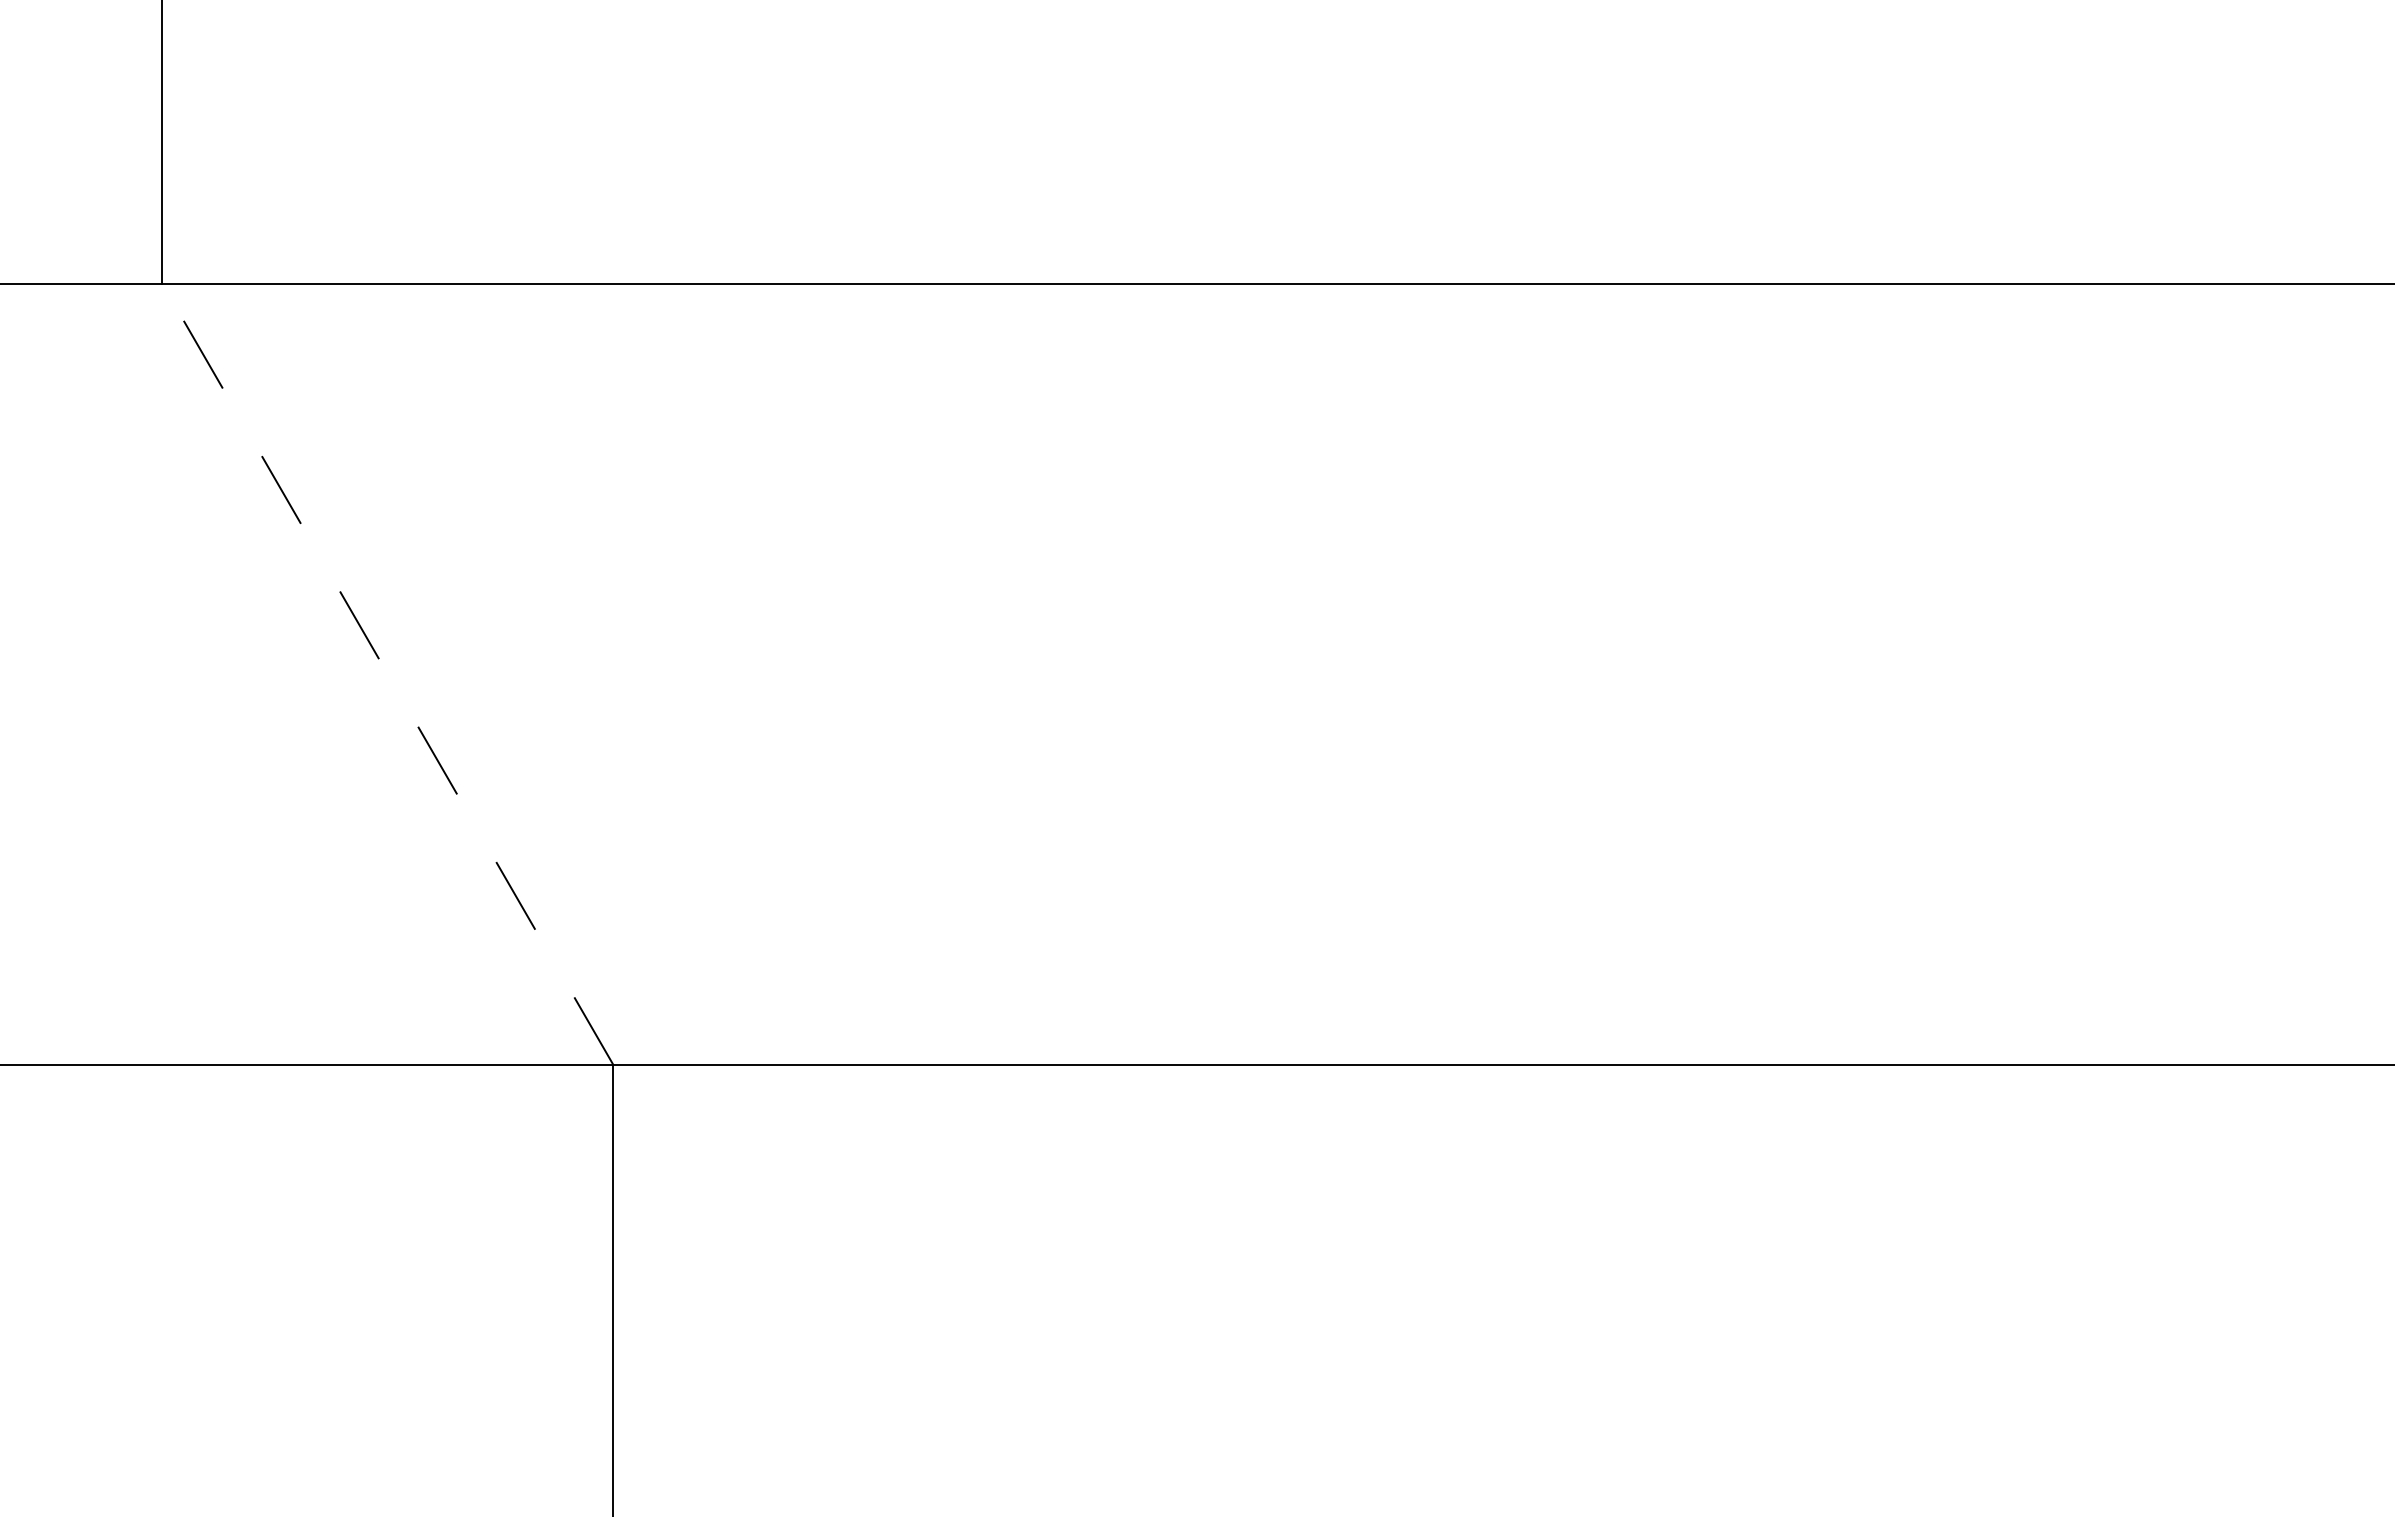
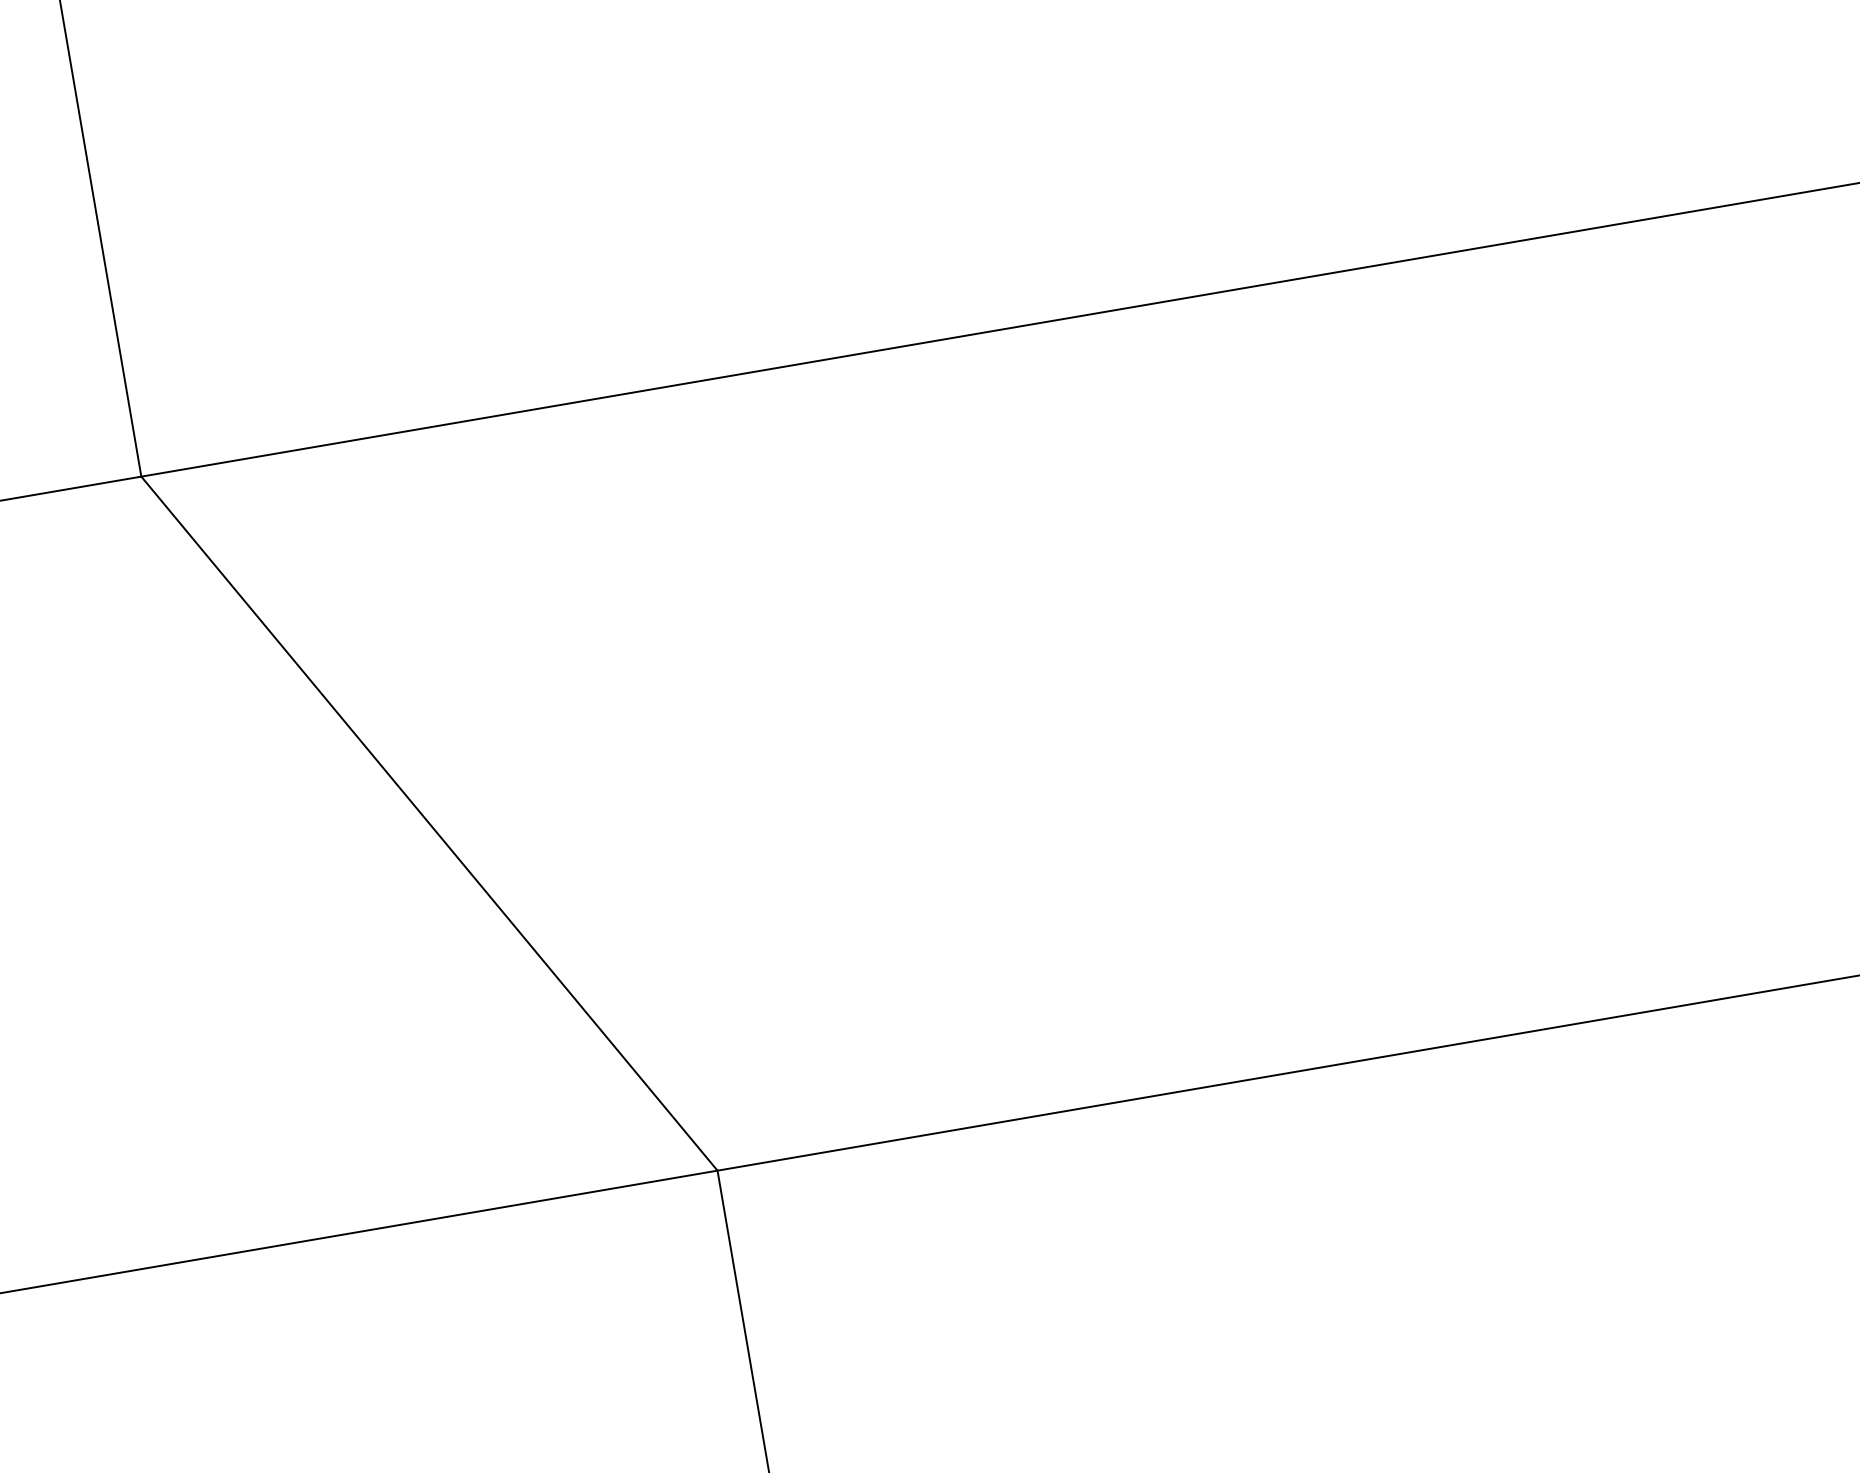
line: (387, 674) -> (429, 823), dashed -> solid

